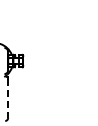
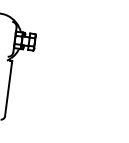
line: (8, 98) -> (8, 90), dashed -> solid

